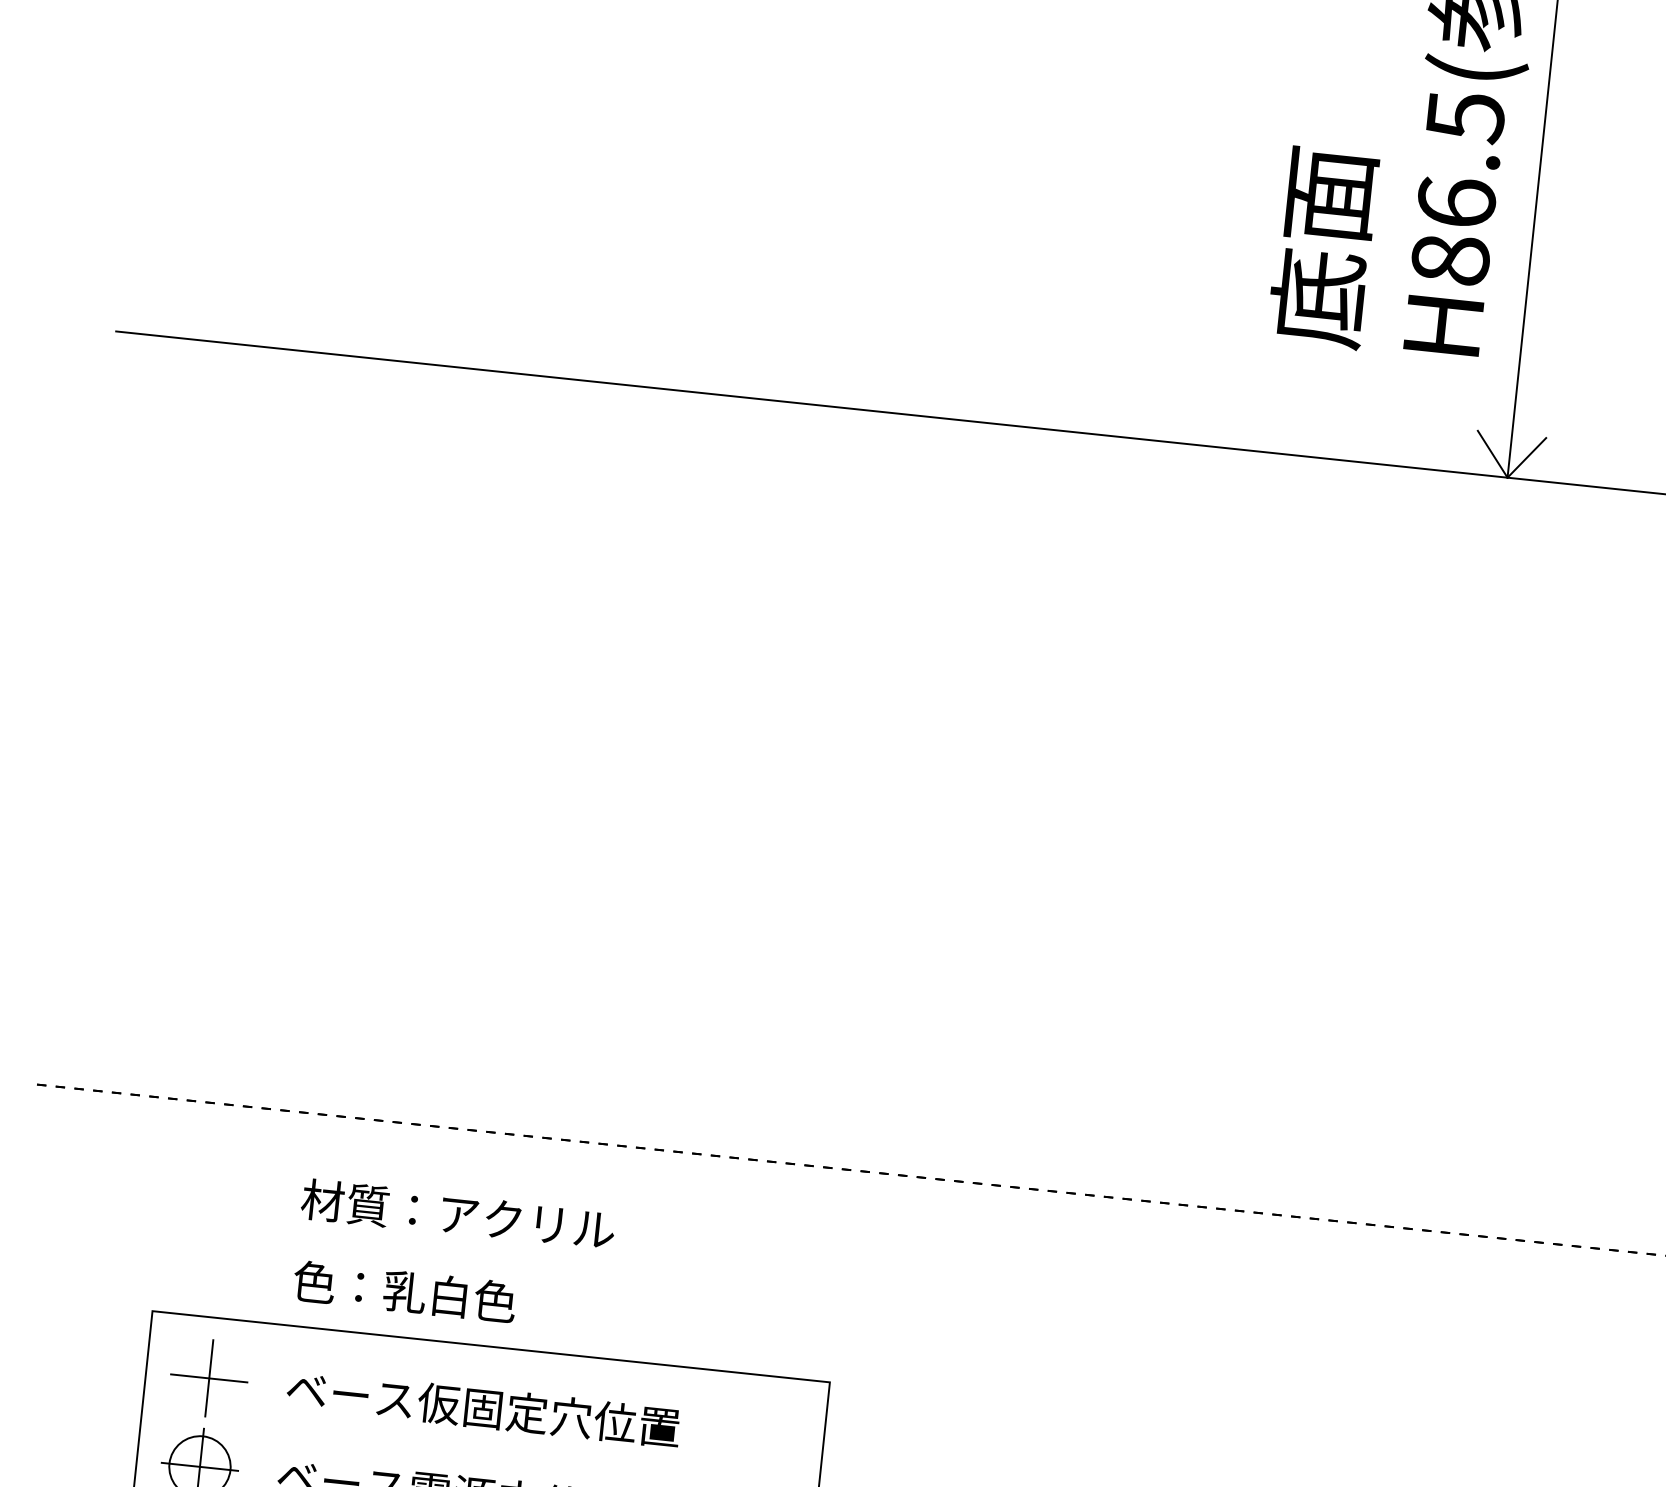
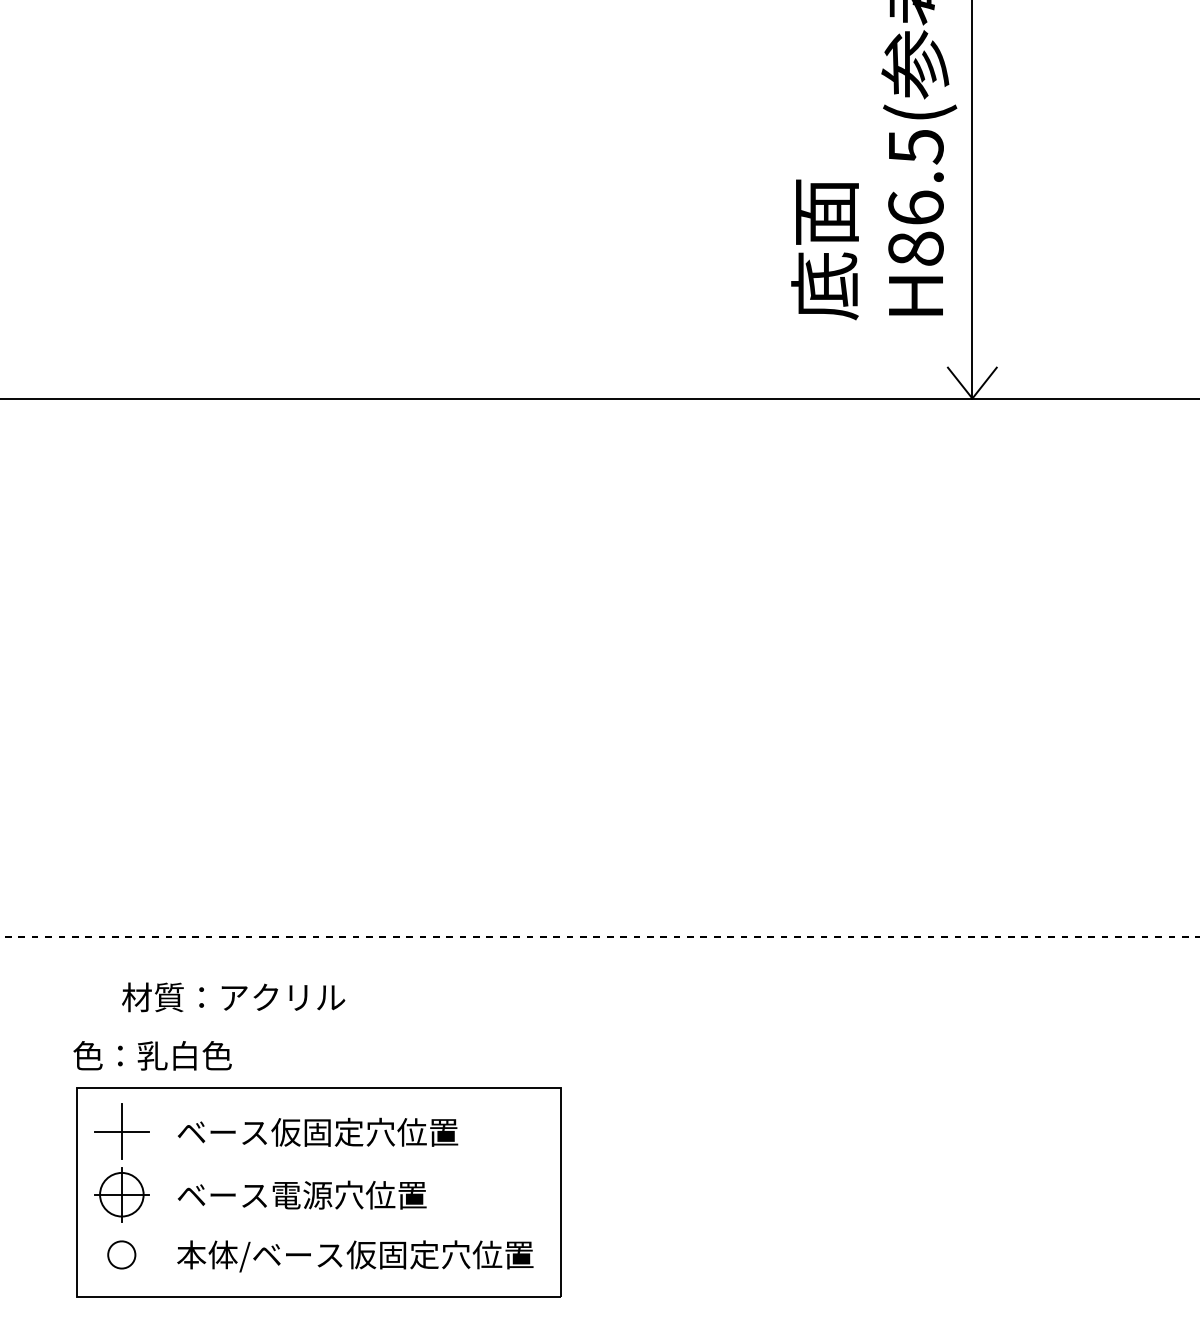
text: (458, 1214) -> (233, 997), moved
text: (404, 1291) -> (152, 1055), moved

